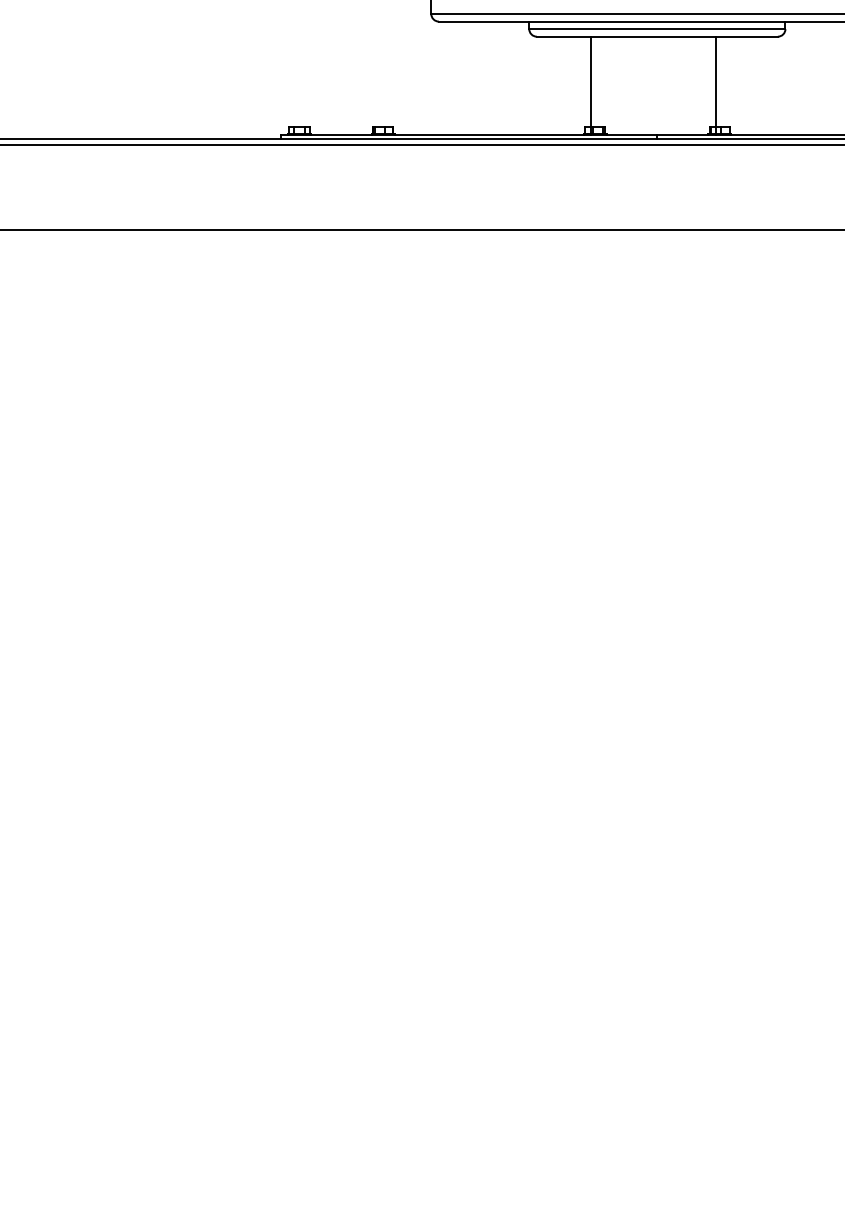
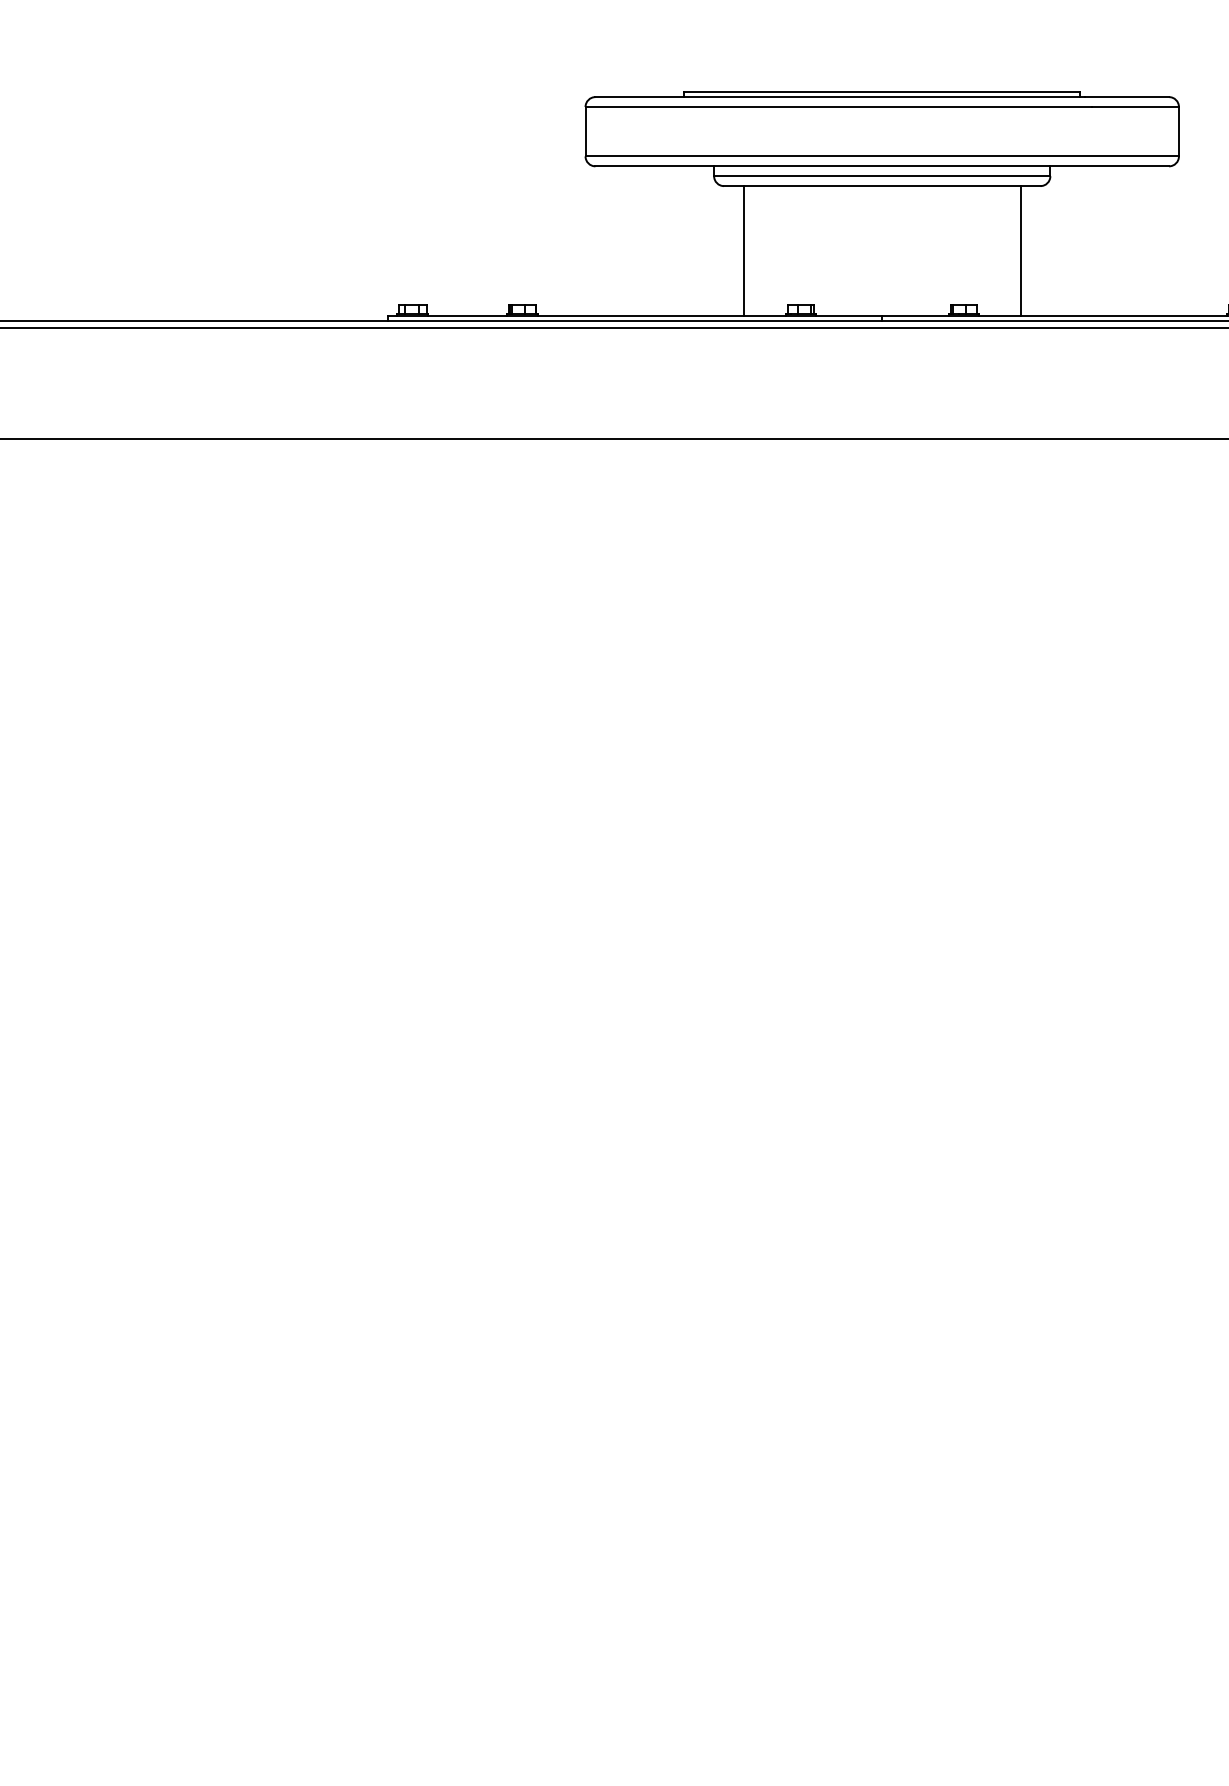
line: (590, 85) -> (743, 250), moved
line: (715, 85) -> (1020, 250), moved

